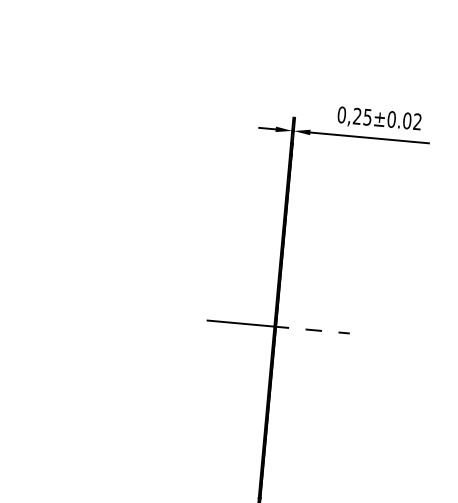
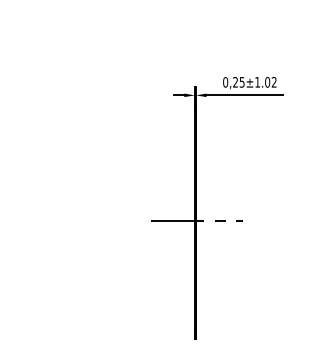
text: (391, 119) -> (257, 82), 0,25±0.02 -> 0,25±1.02

